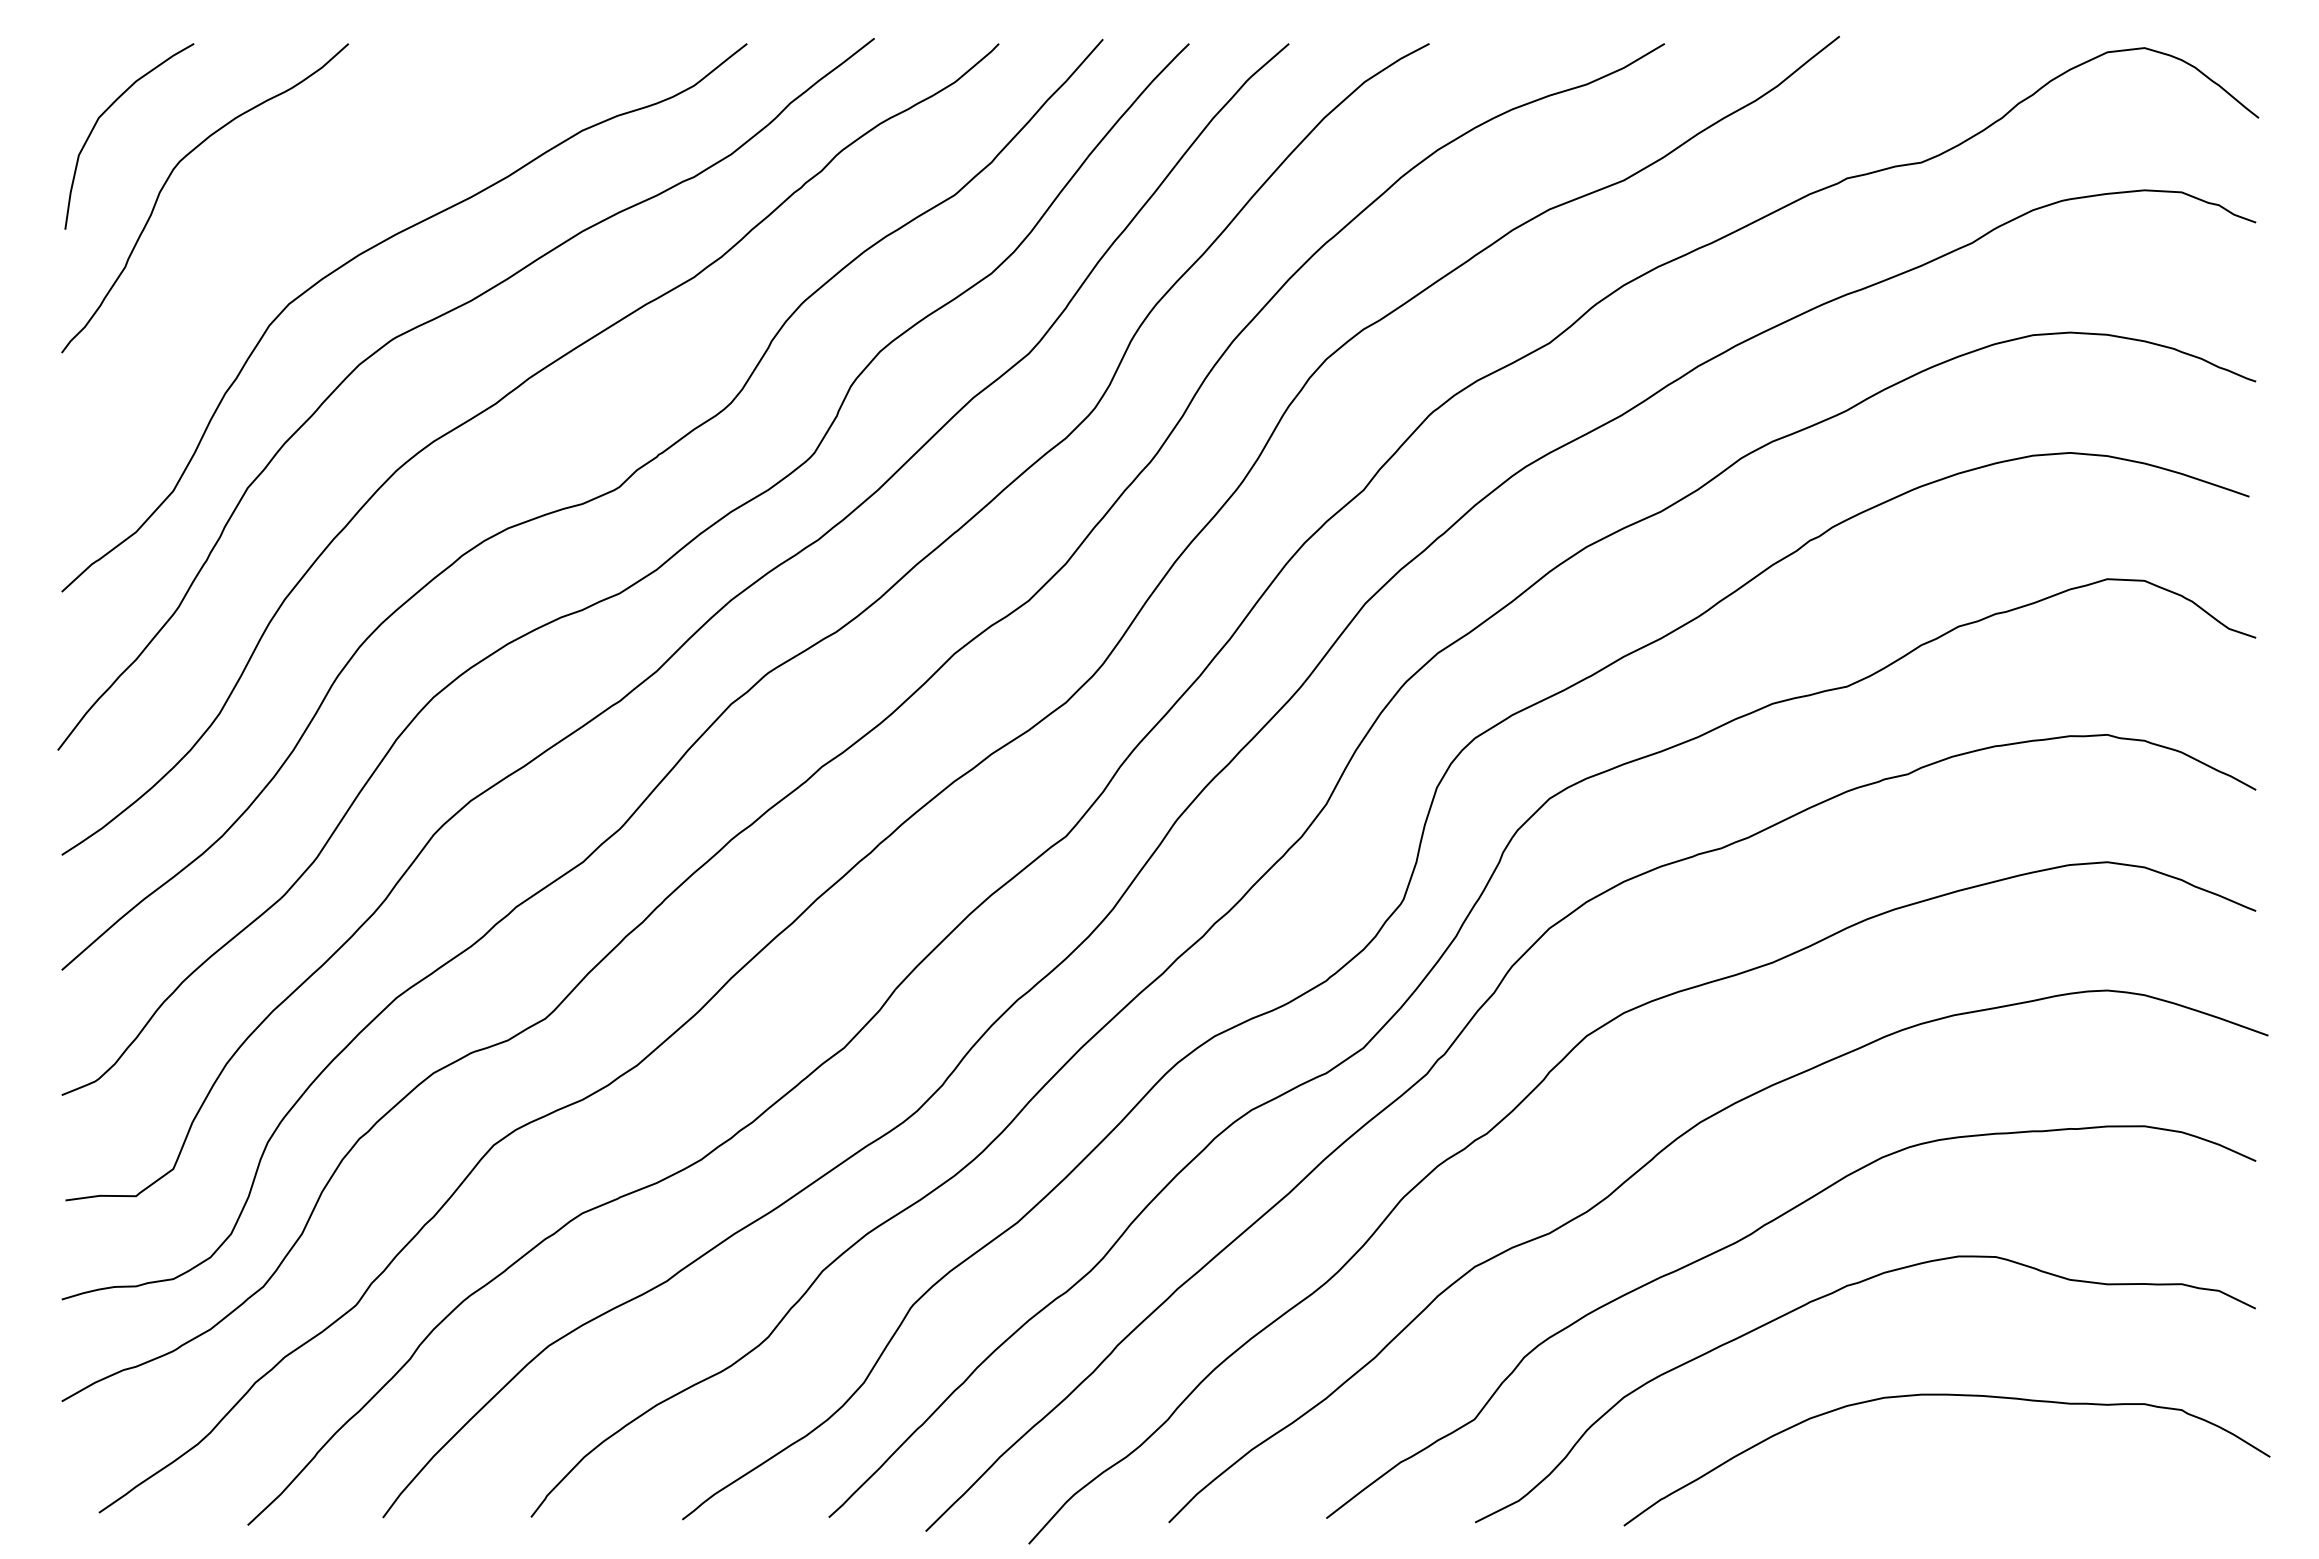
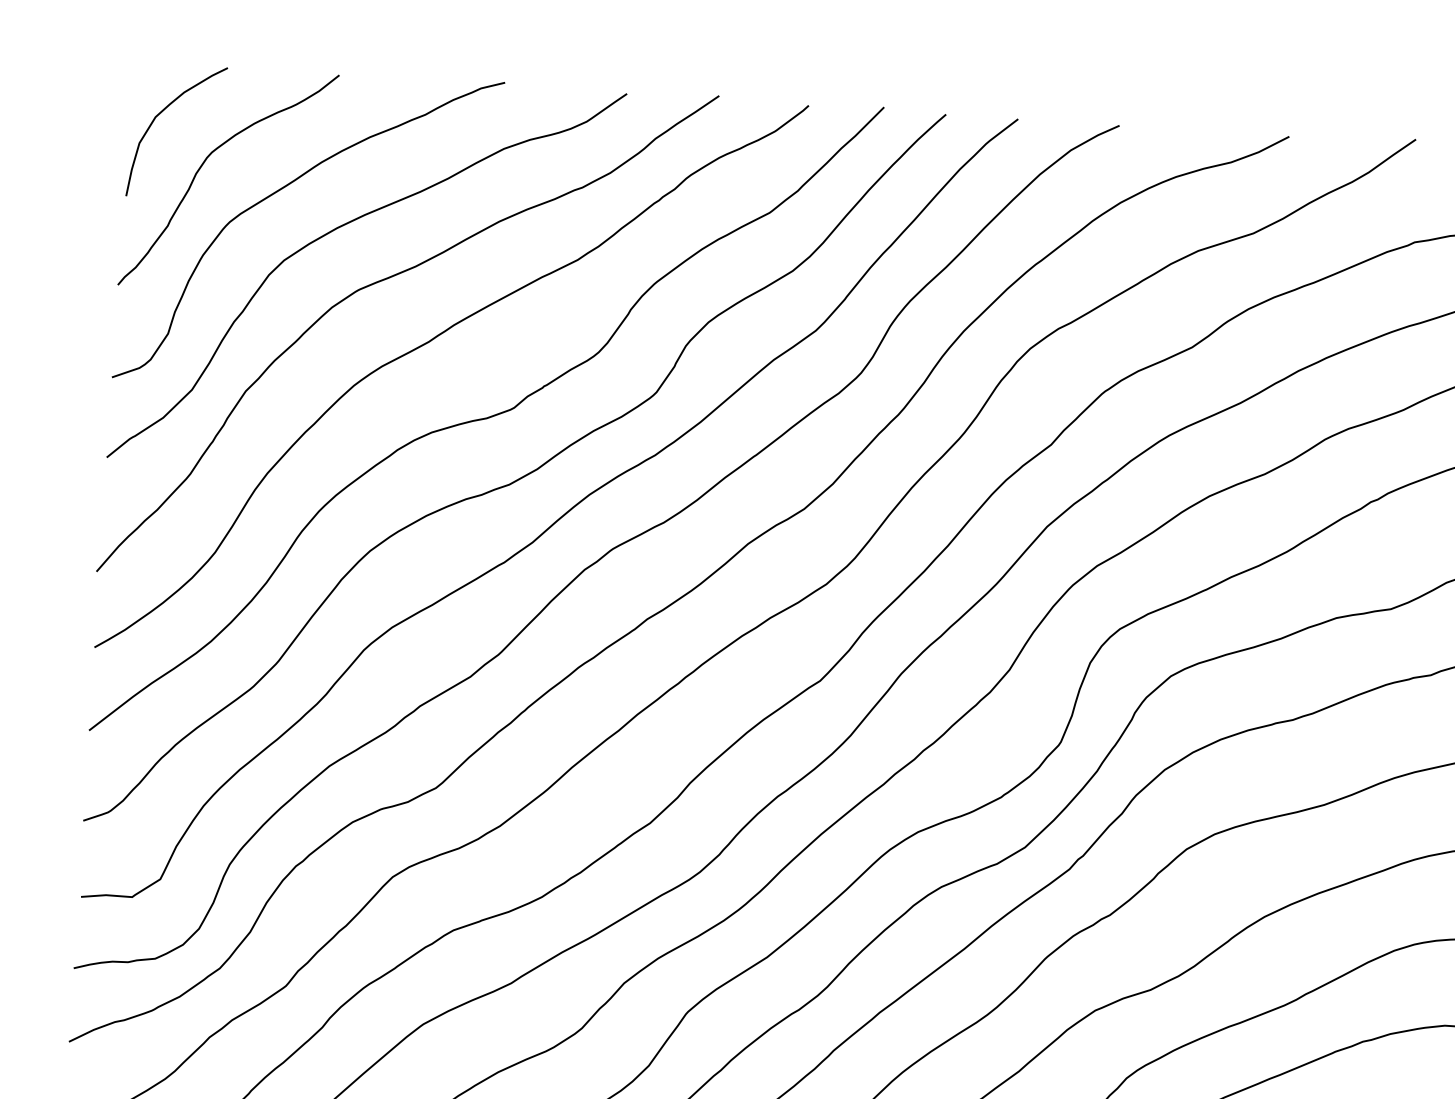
curve: (282, 204) -> (284, 188), added

